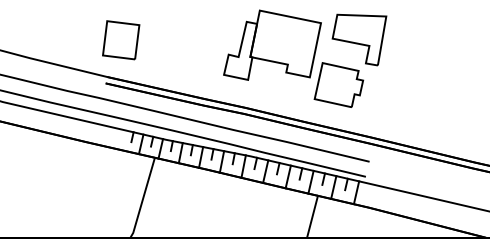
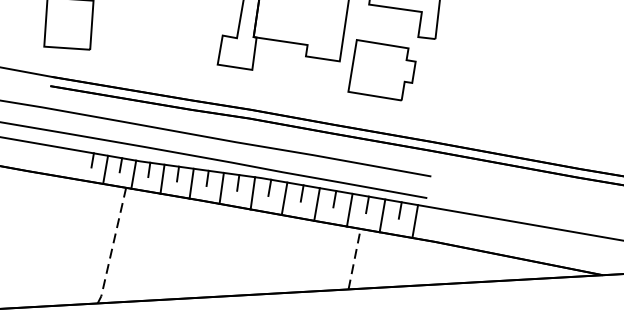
line: (143, 198) -> (113, 246), solid -> dashed
line: (312, 216) -> (354, 258), solid -> dashed

